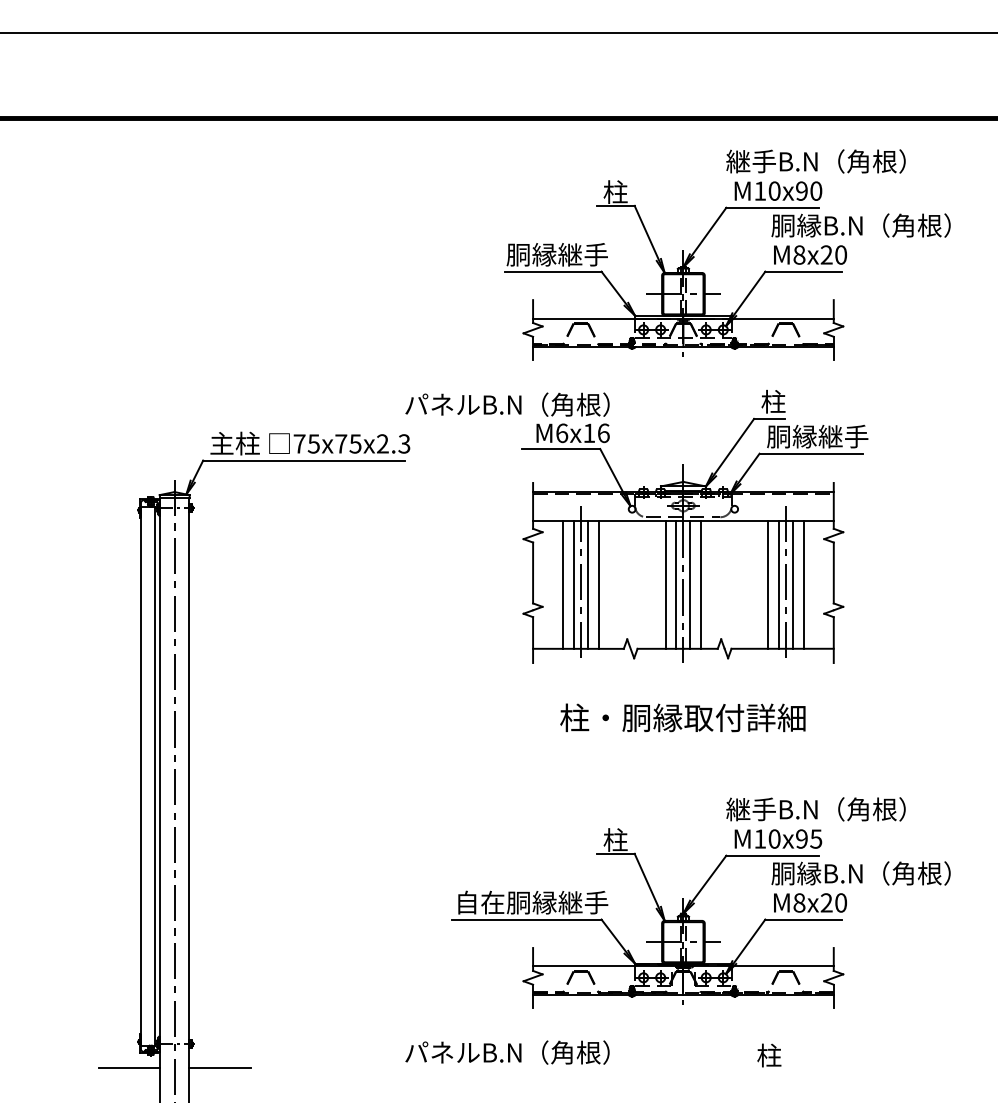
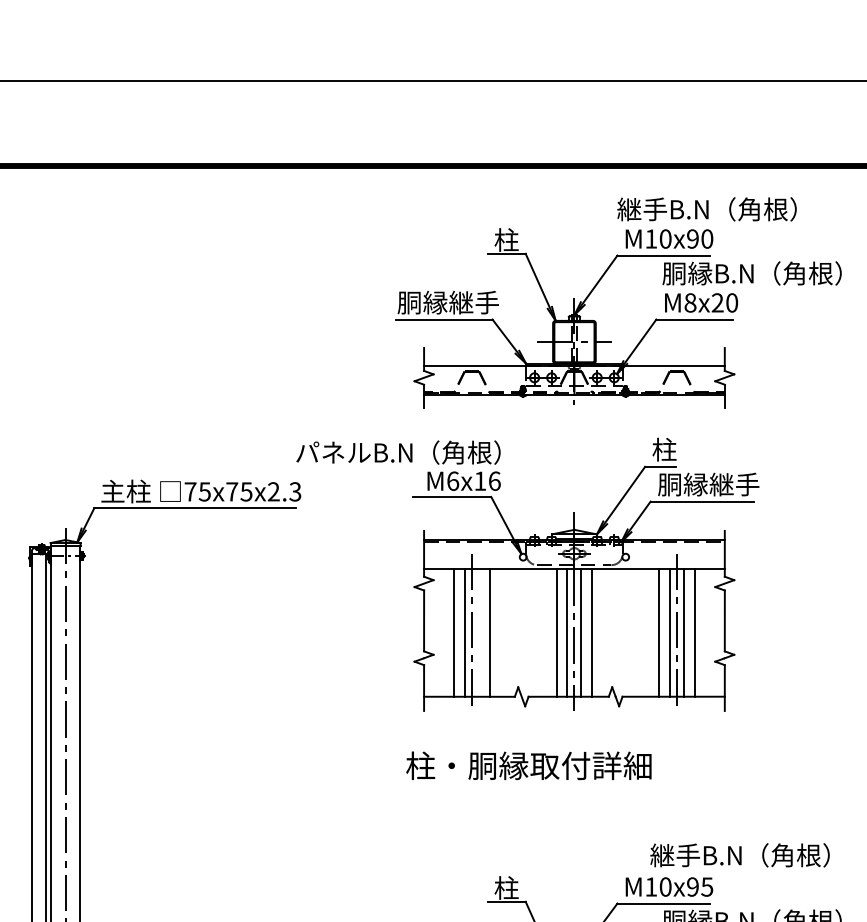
line: (588, 584) -> (479, 632), removed
text: (682, 717) -> (528, 765), moved
text: (815, 809) -> (739, 855), moved

